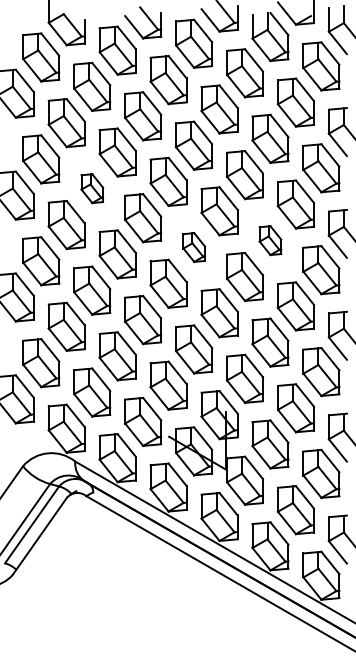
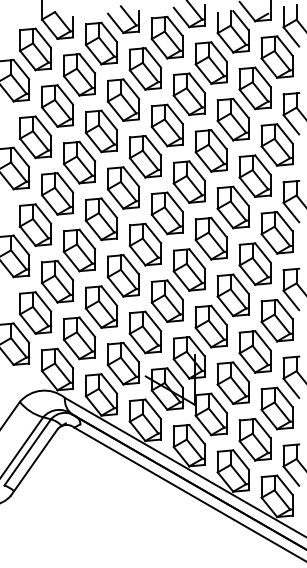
part: (92, 188) -> (79, 162), size x1.67
part: (270, 240) -> (233, 207), size x1.67
part: (194, 247) -> (167, 213), size x1.67

